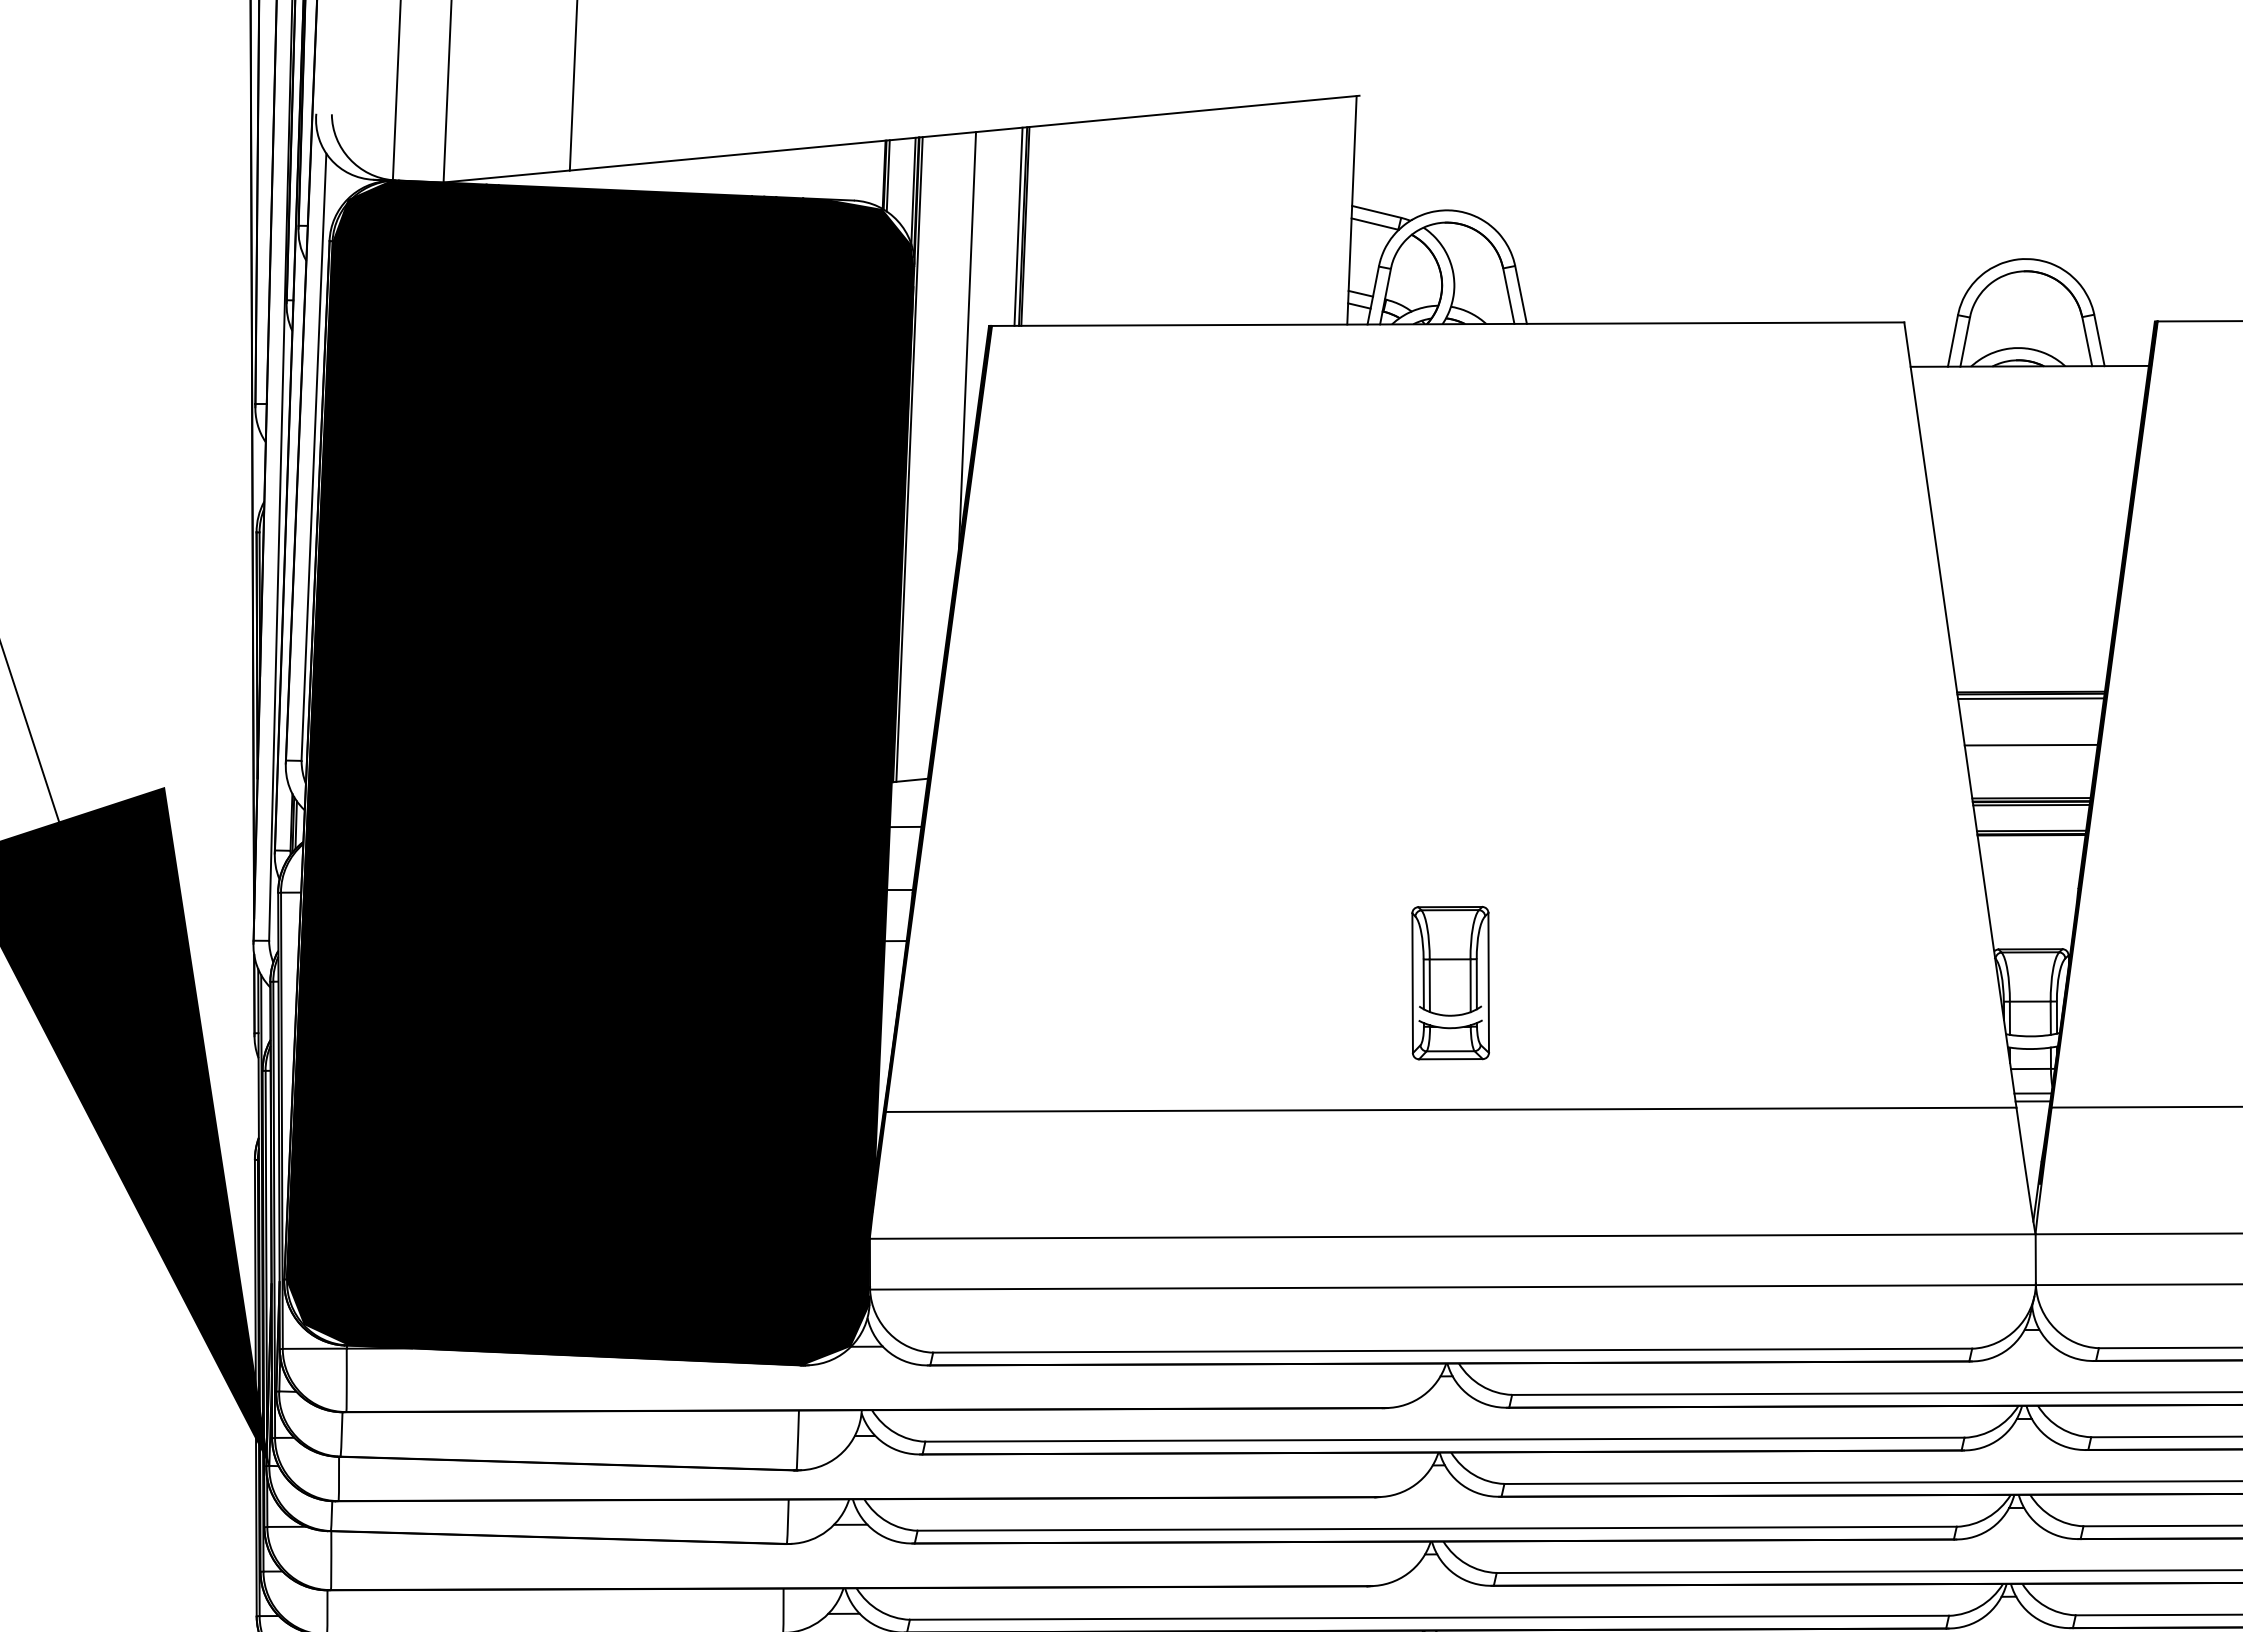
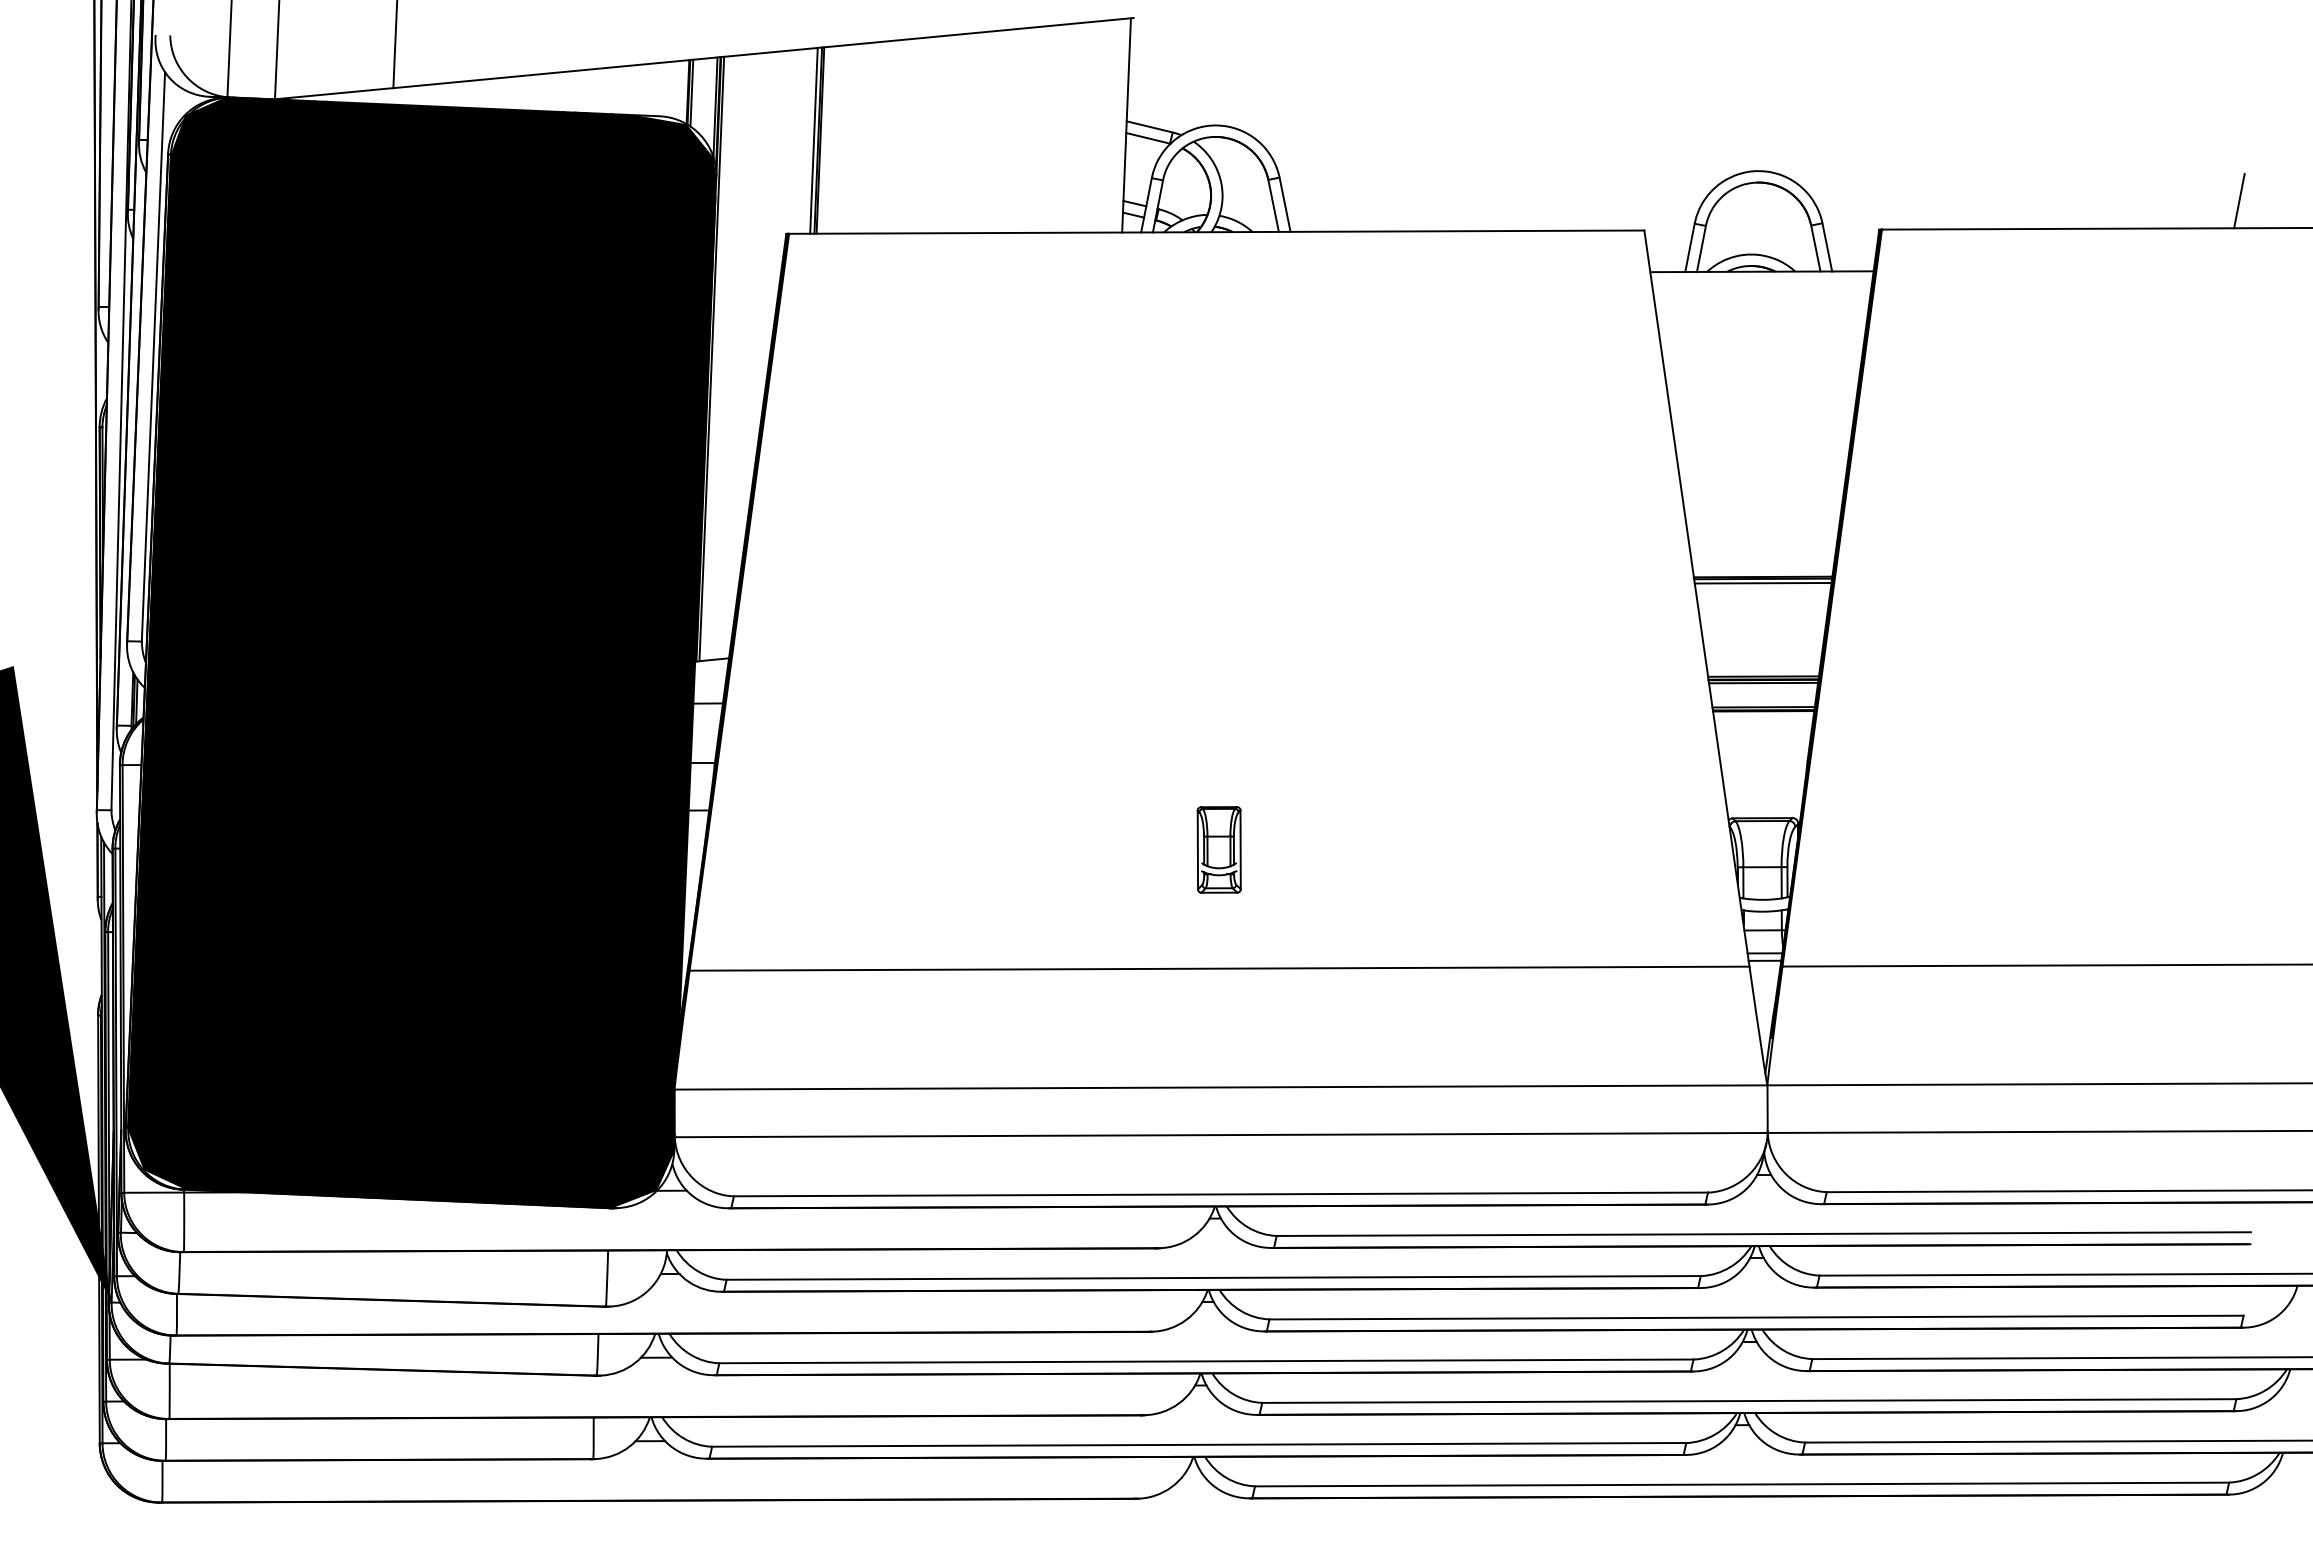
line: (967, 340) -> (766, 247), removed
line: (2030, 744) -> (1762, 626), removed
part: (1451, 982) -> (1219, 849), size x0.6

